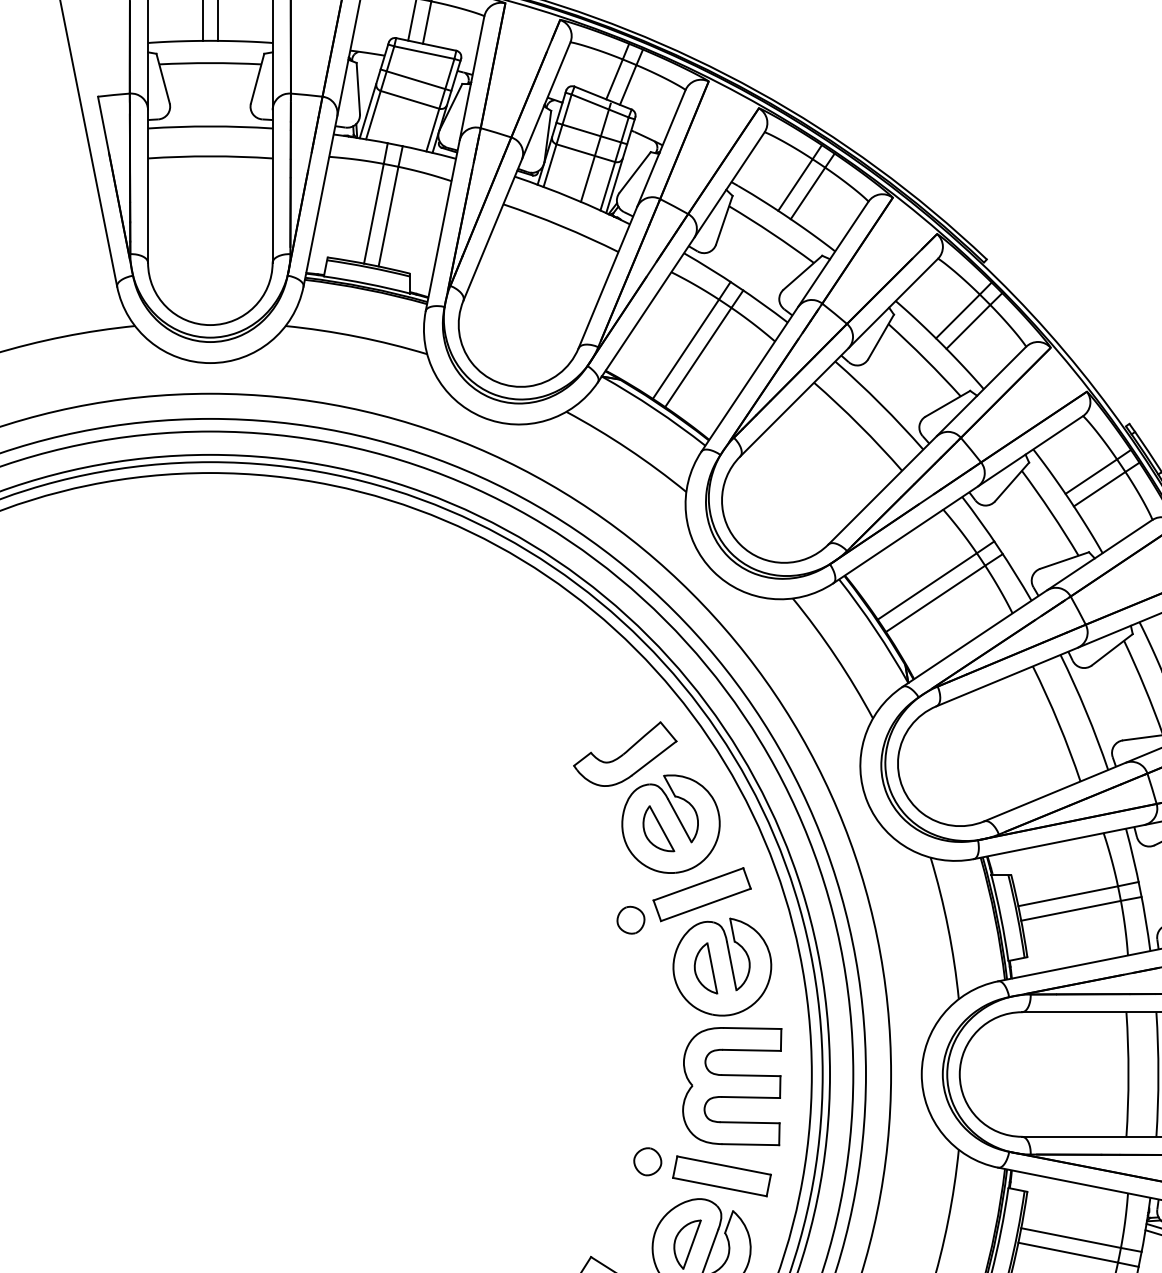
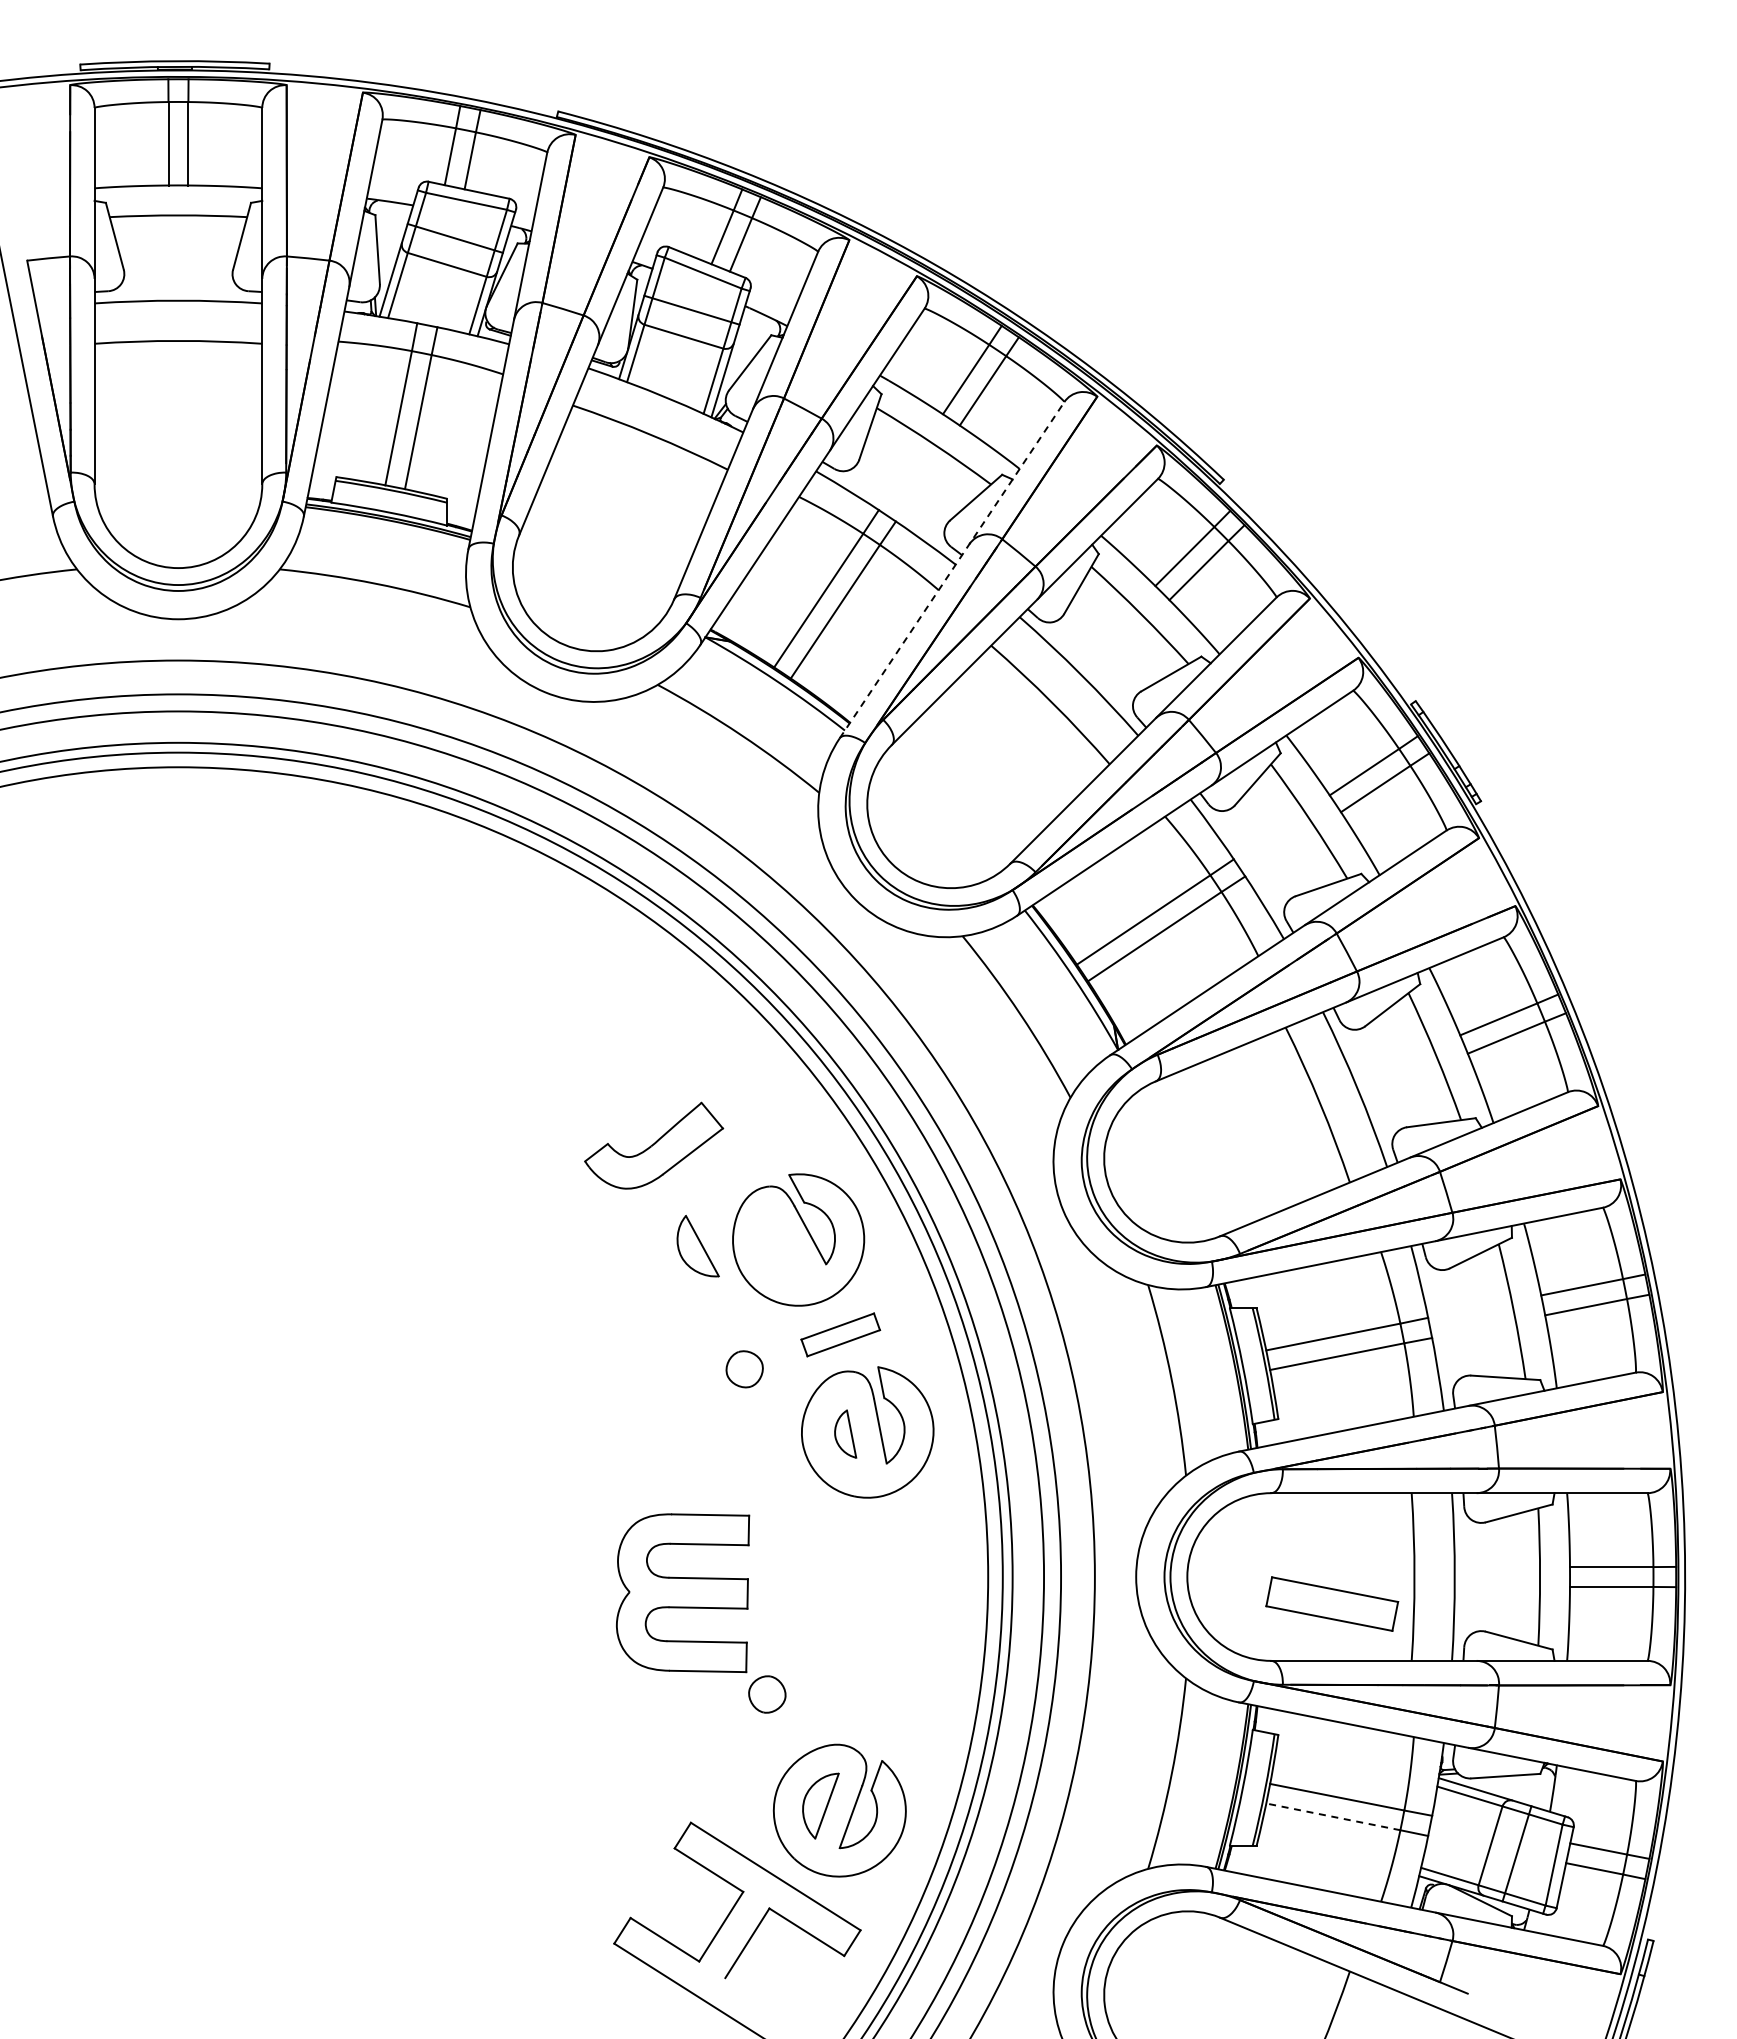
line: (595, 153) -> (697, 336), removed
line: (785, 326) -> (952, 569), solid -> dashed
part: (625, 753) -> (654, 1145), moved
part: (658, 829) -> (697, 1246), moved
part: (702, 894) -> (840, 1334), size x0.6
part: (705, 967) -> (845, 1433), size x0.7
part: (732, 1086) -> (683, 1593), moved
part: (722, 1175) -> (1332, 1603), moved
line: (1067, 1252) -> (1332, 1816), solid -> dashed

